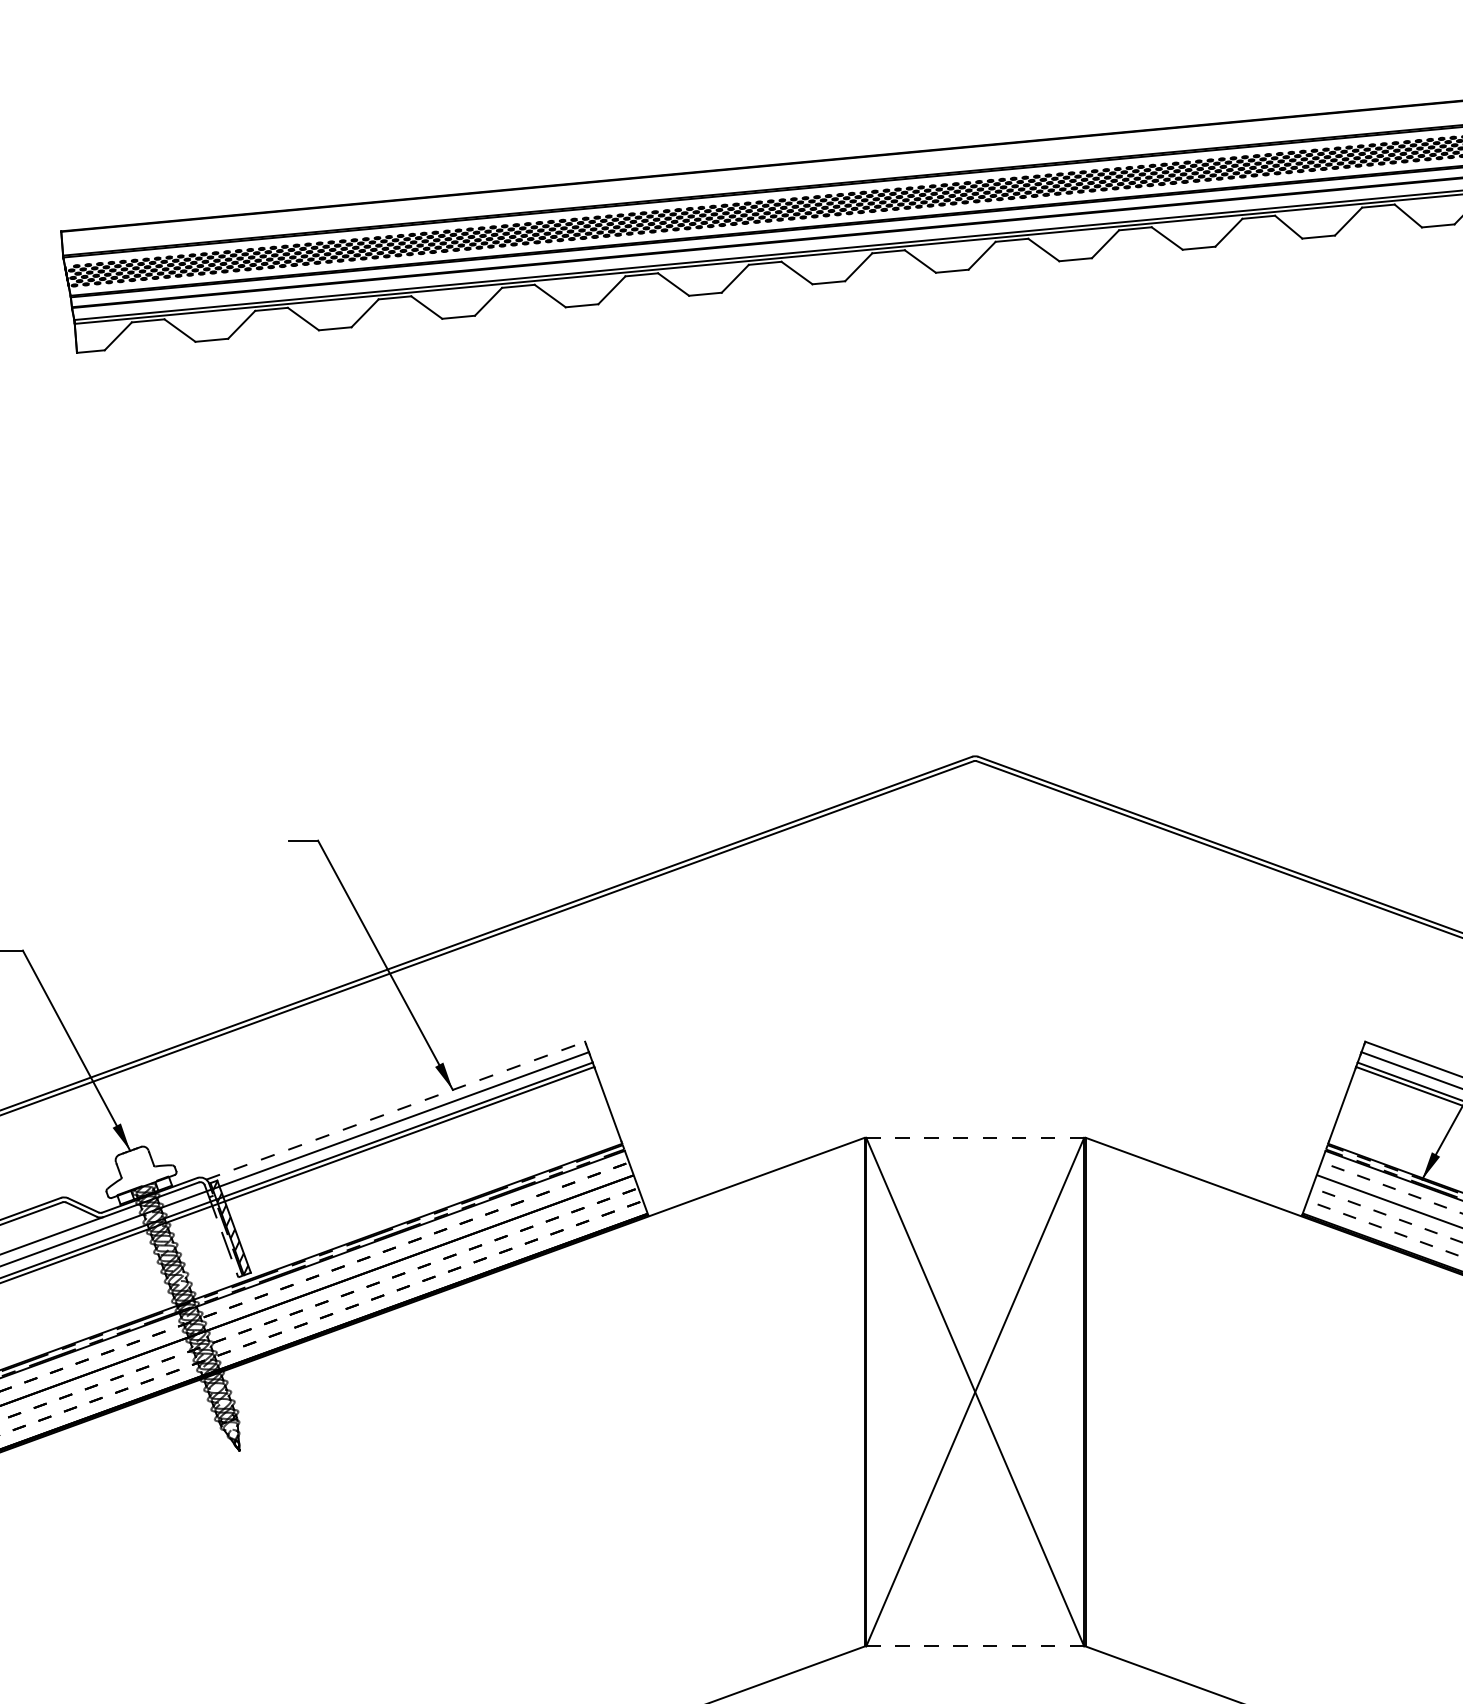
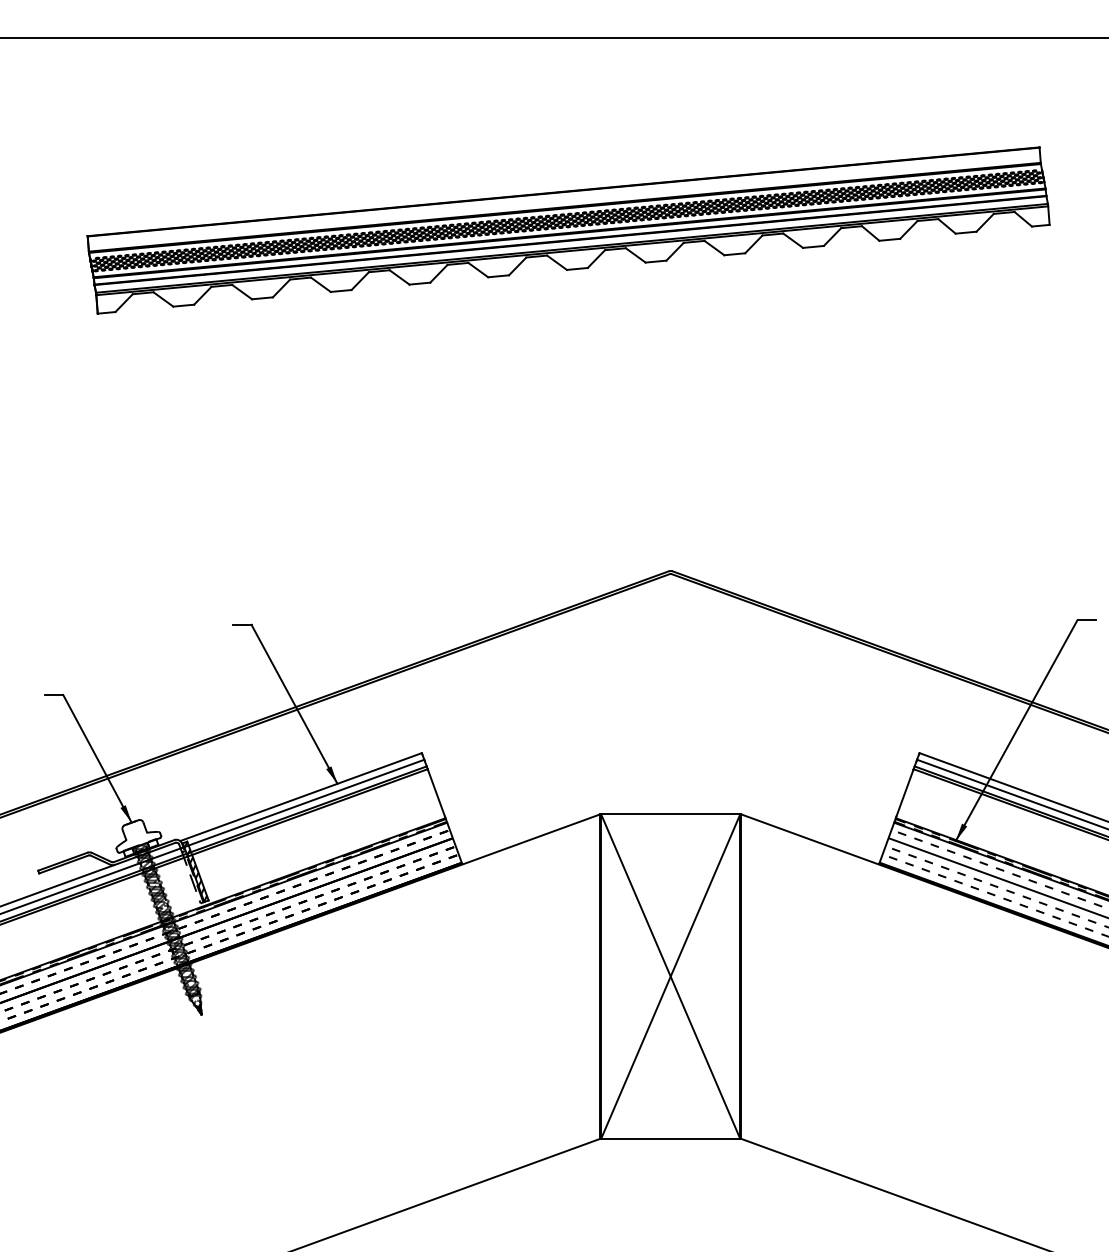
line: (396, 1111) -> (301, 797), dashed -> solid
line: (974, 1137) -> (670, 814), dashed -> solid
line: (974, 1645) -> (670, 1138), dashed -> solid

